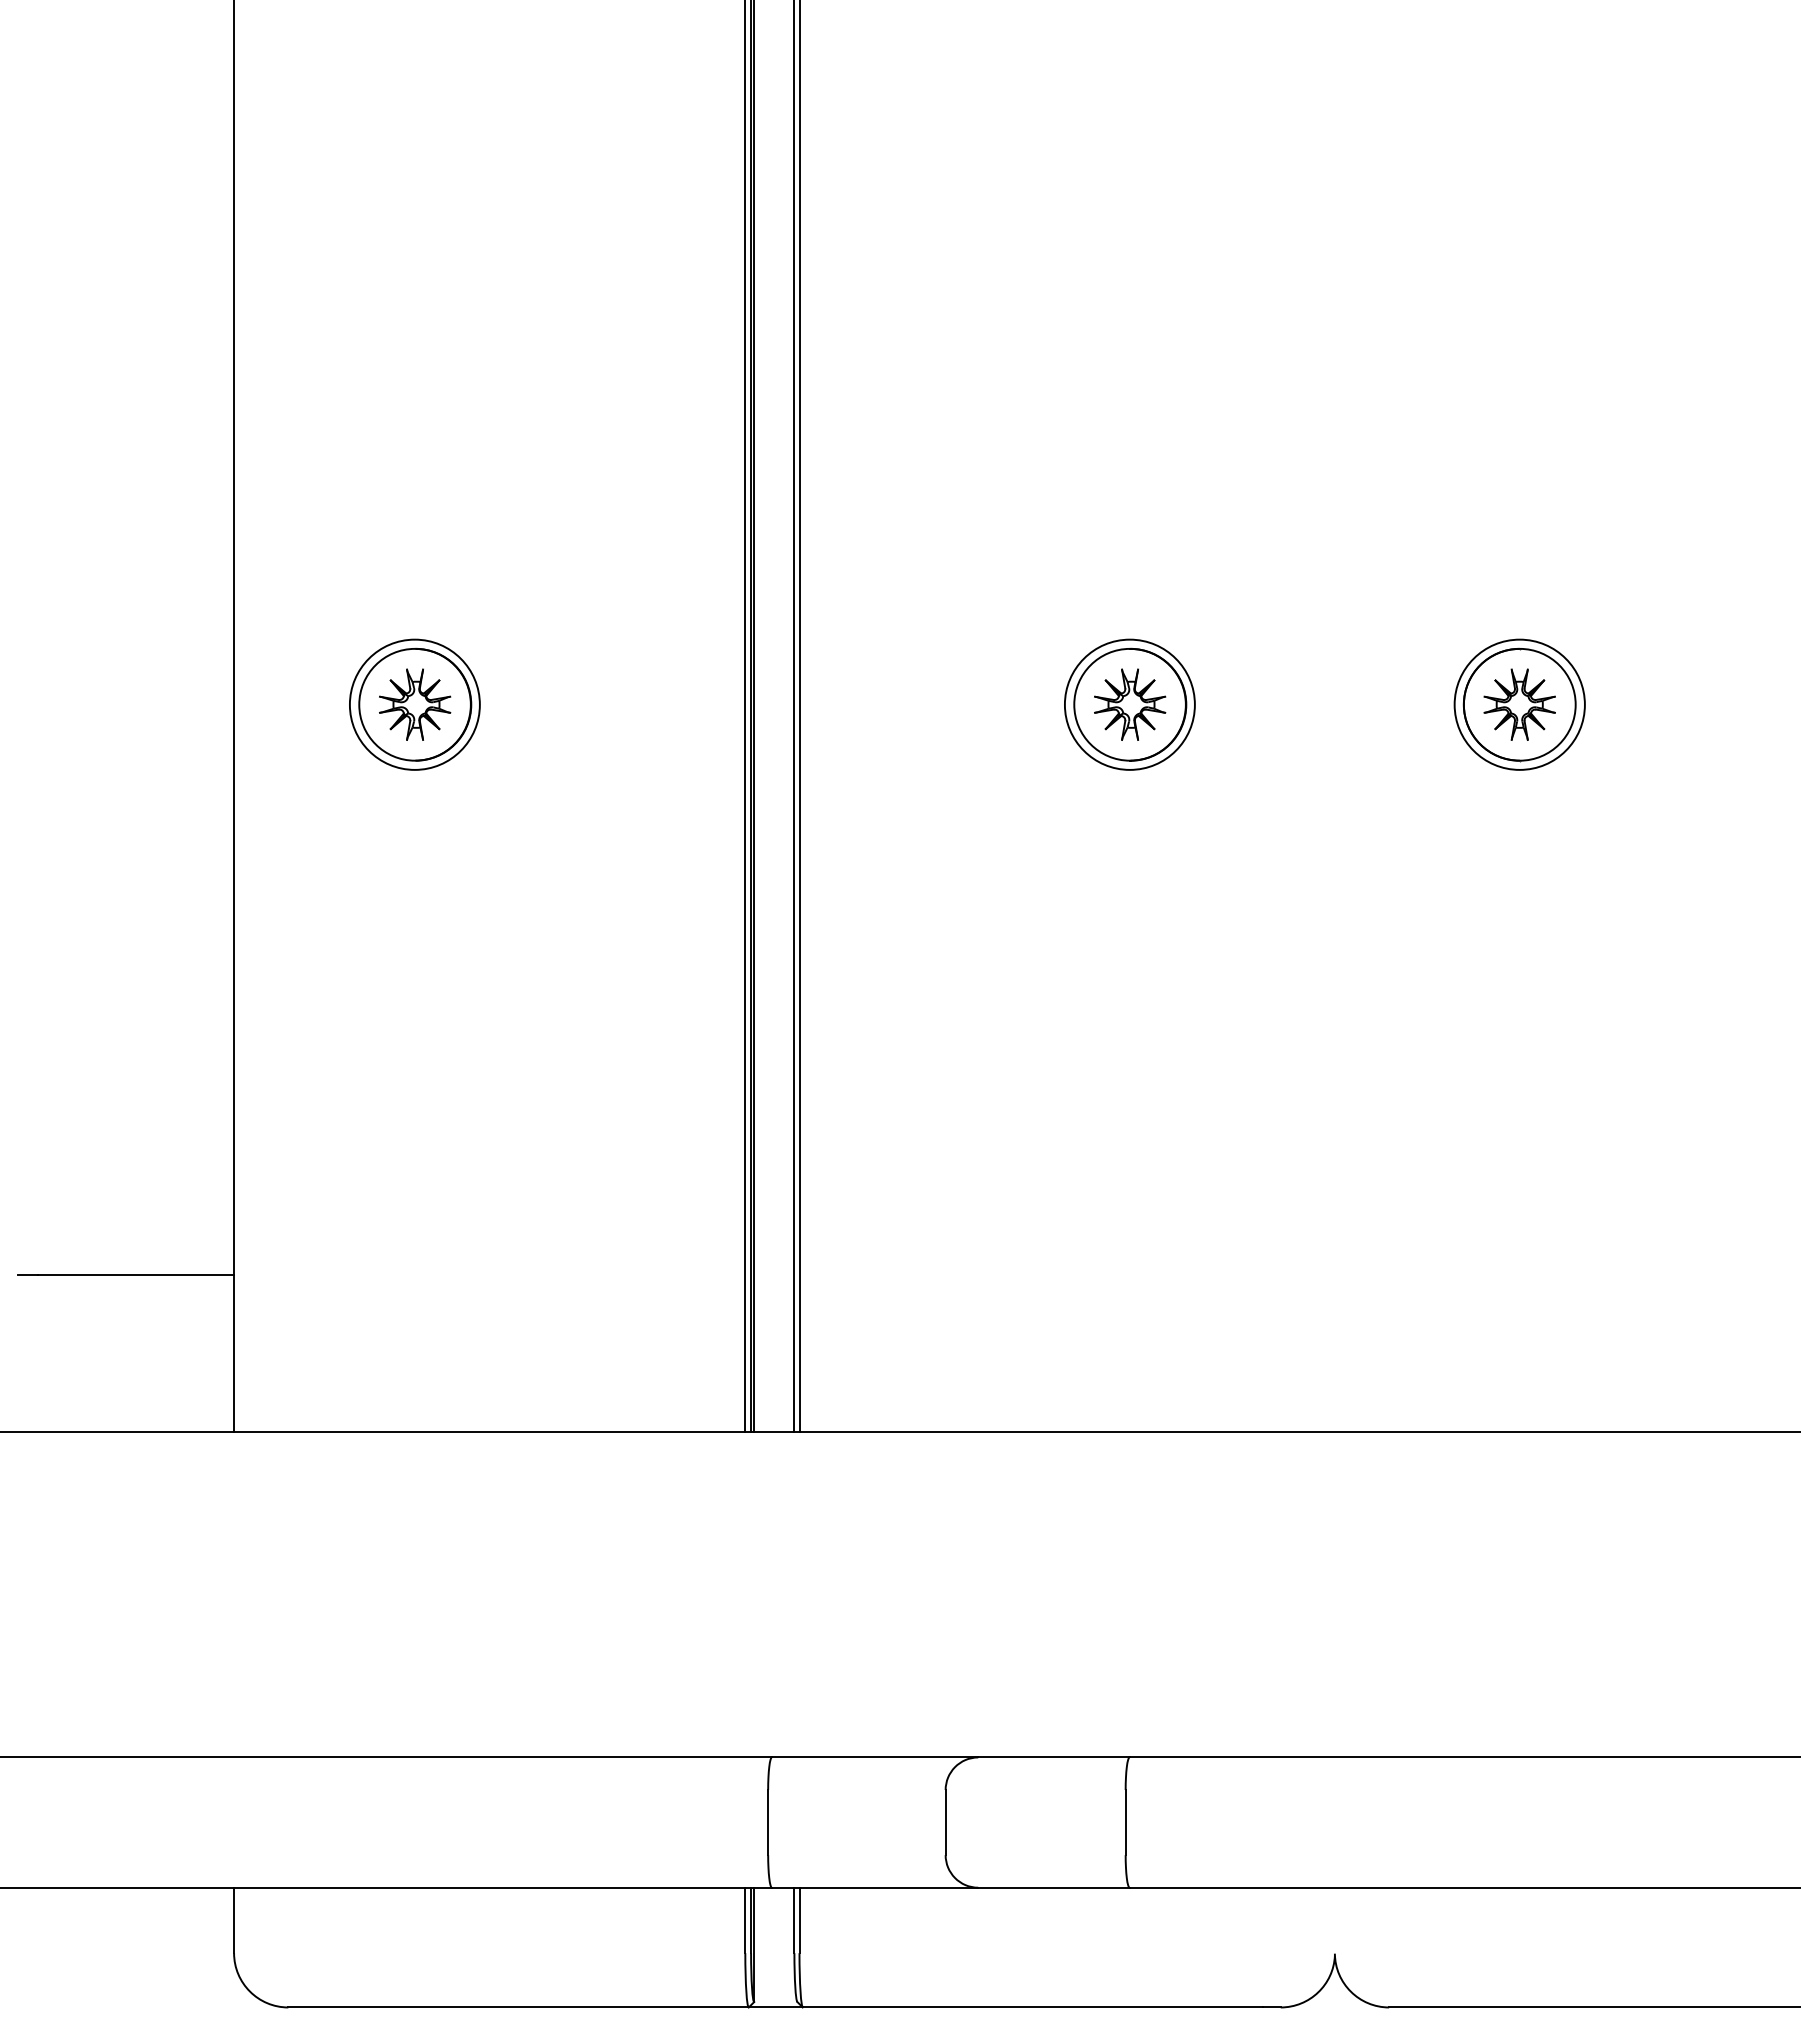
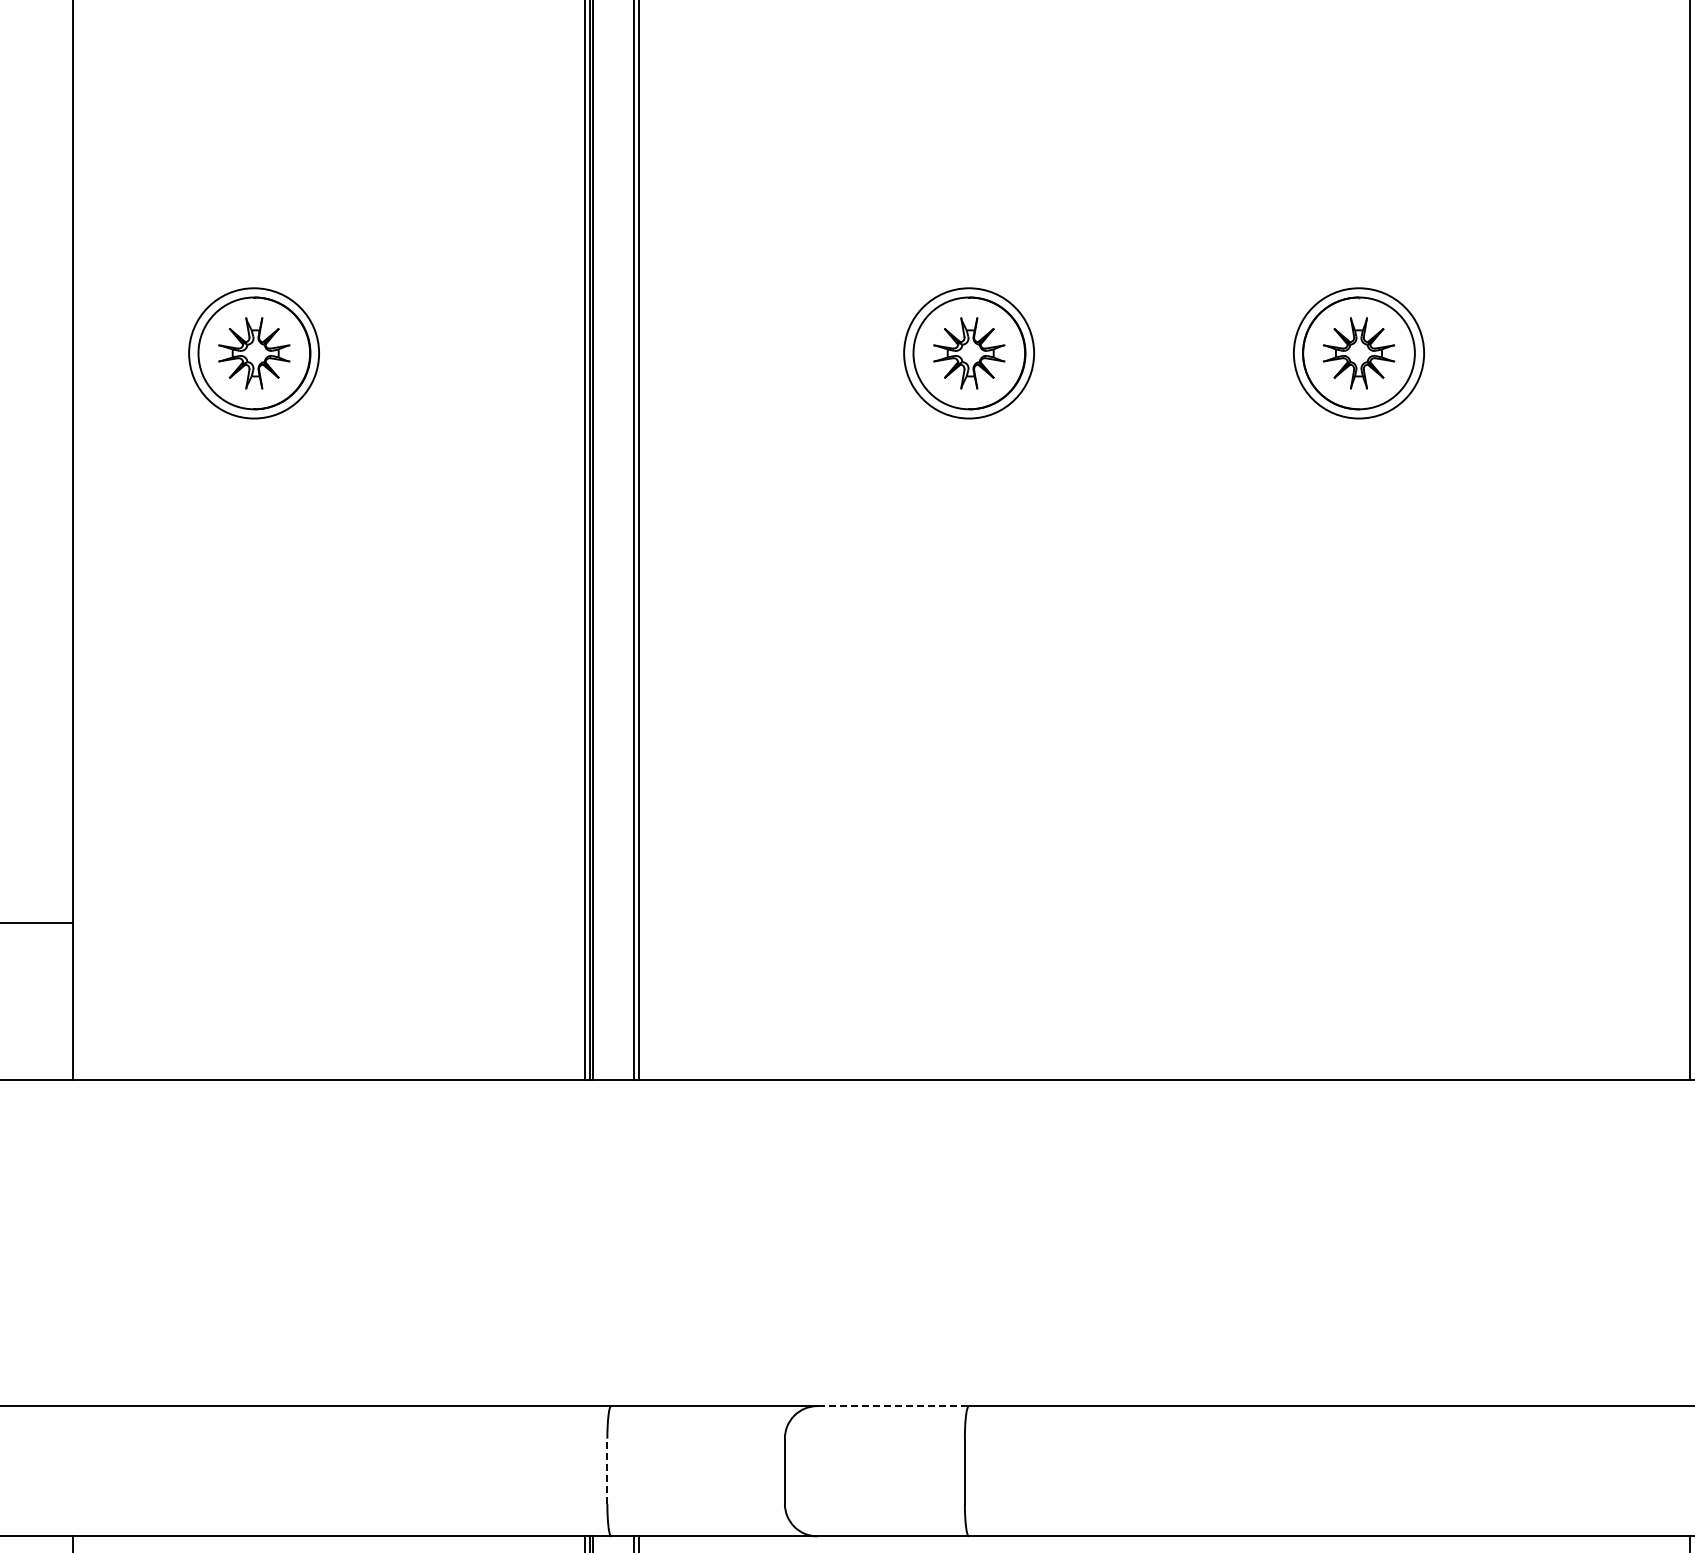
line: (1054, 1757) -> (893, 1406), solid -> dashed
line: (768, 1822) -> (607, 1471), solid -> dashed

